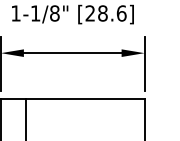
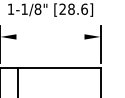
line: (72, 52) -> (50, 36), removed

